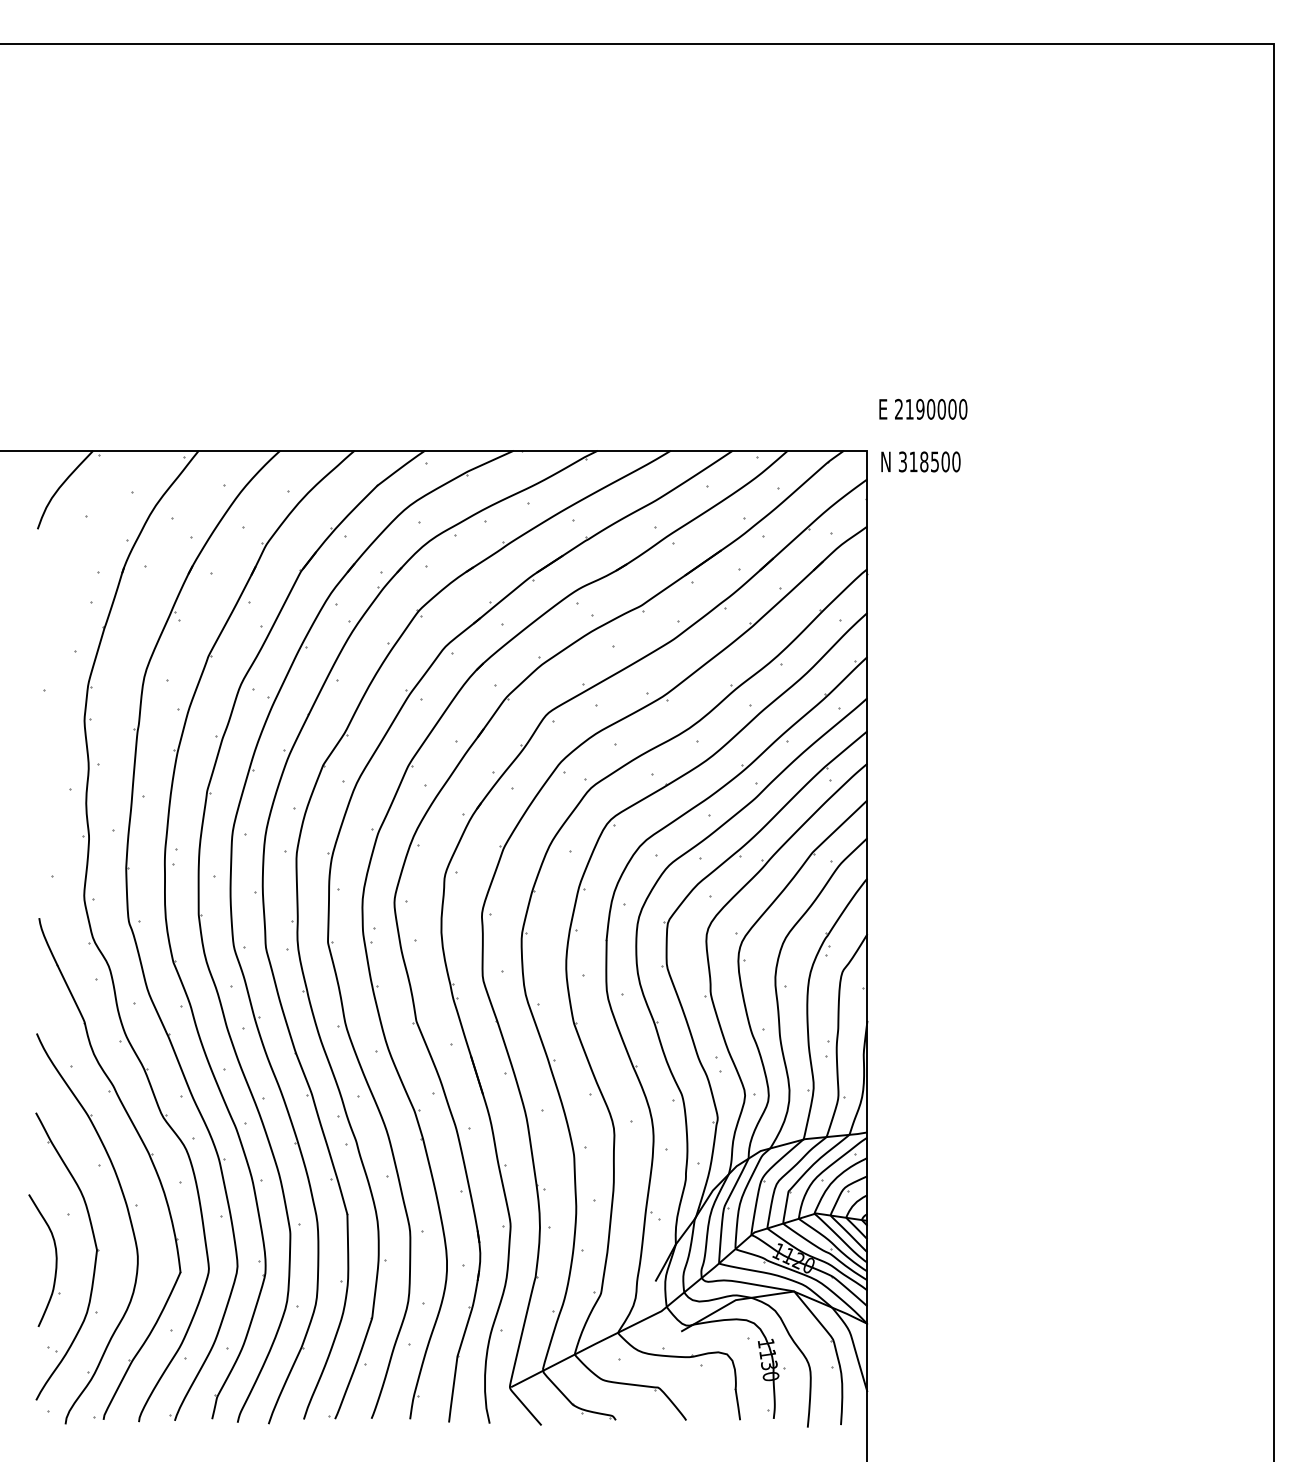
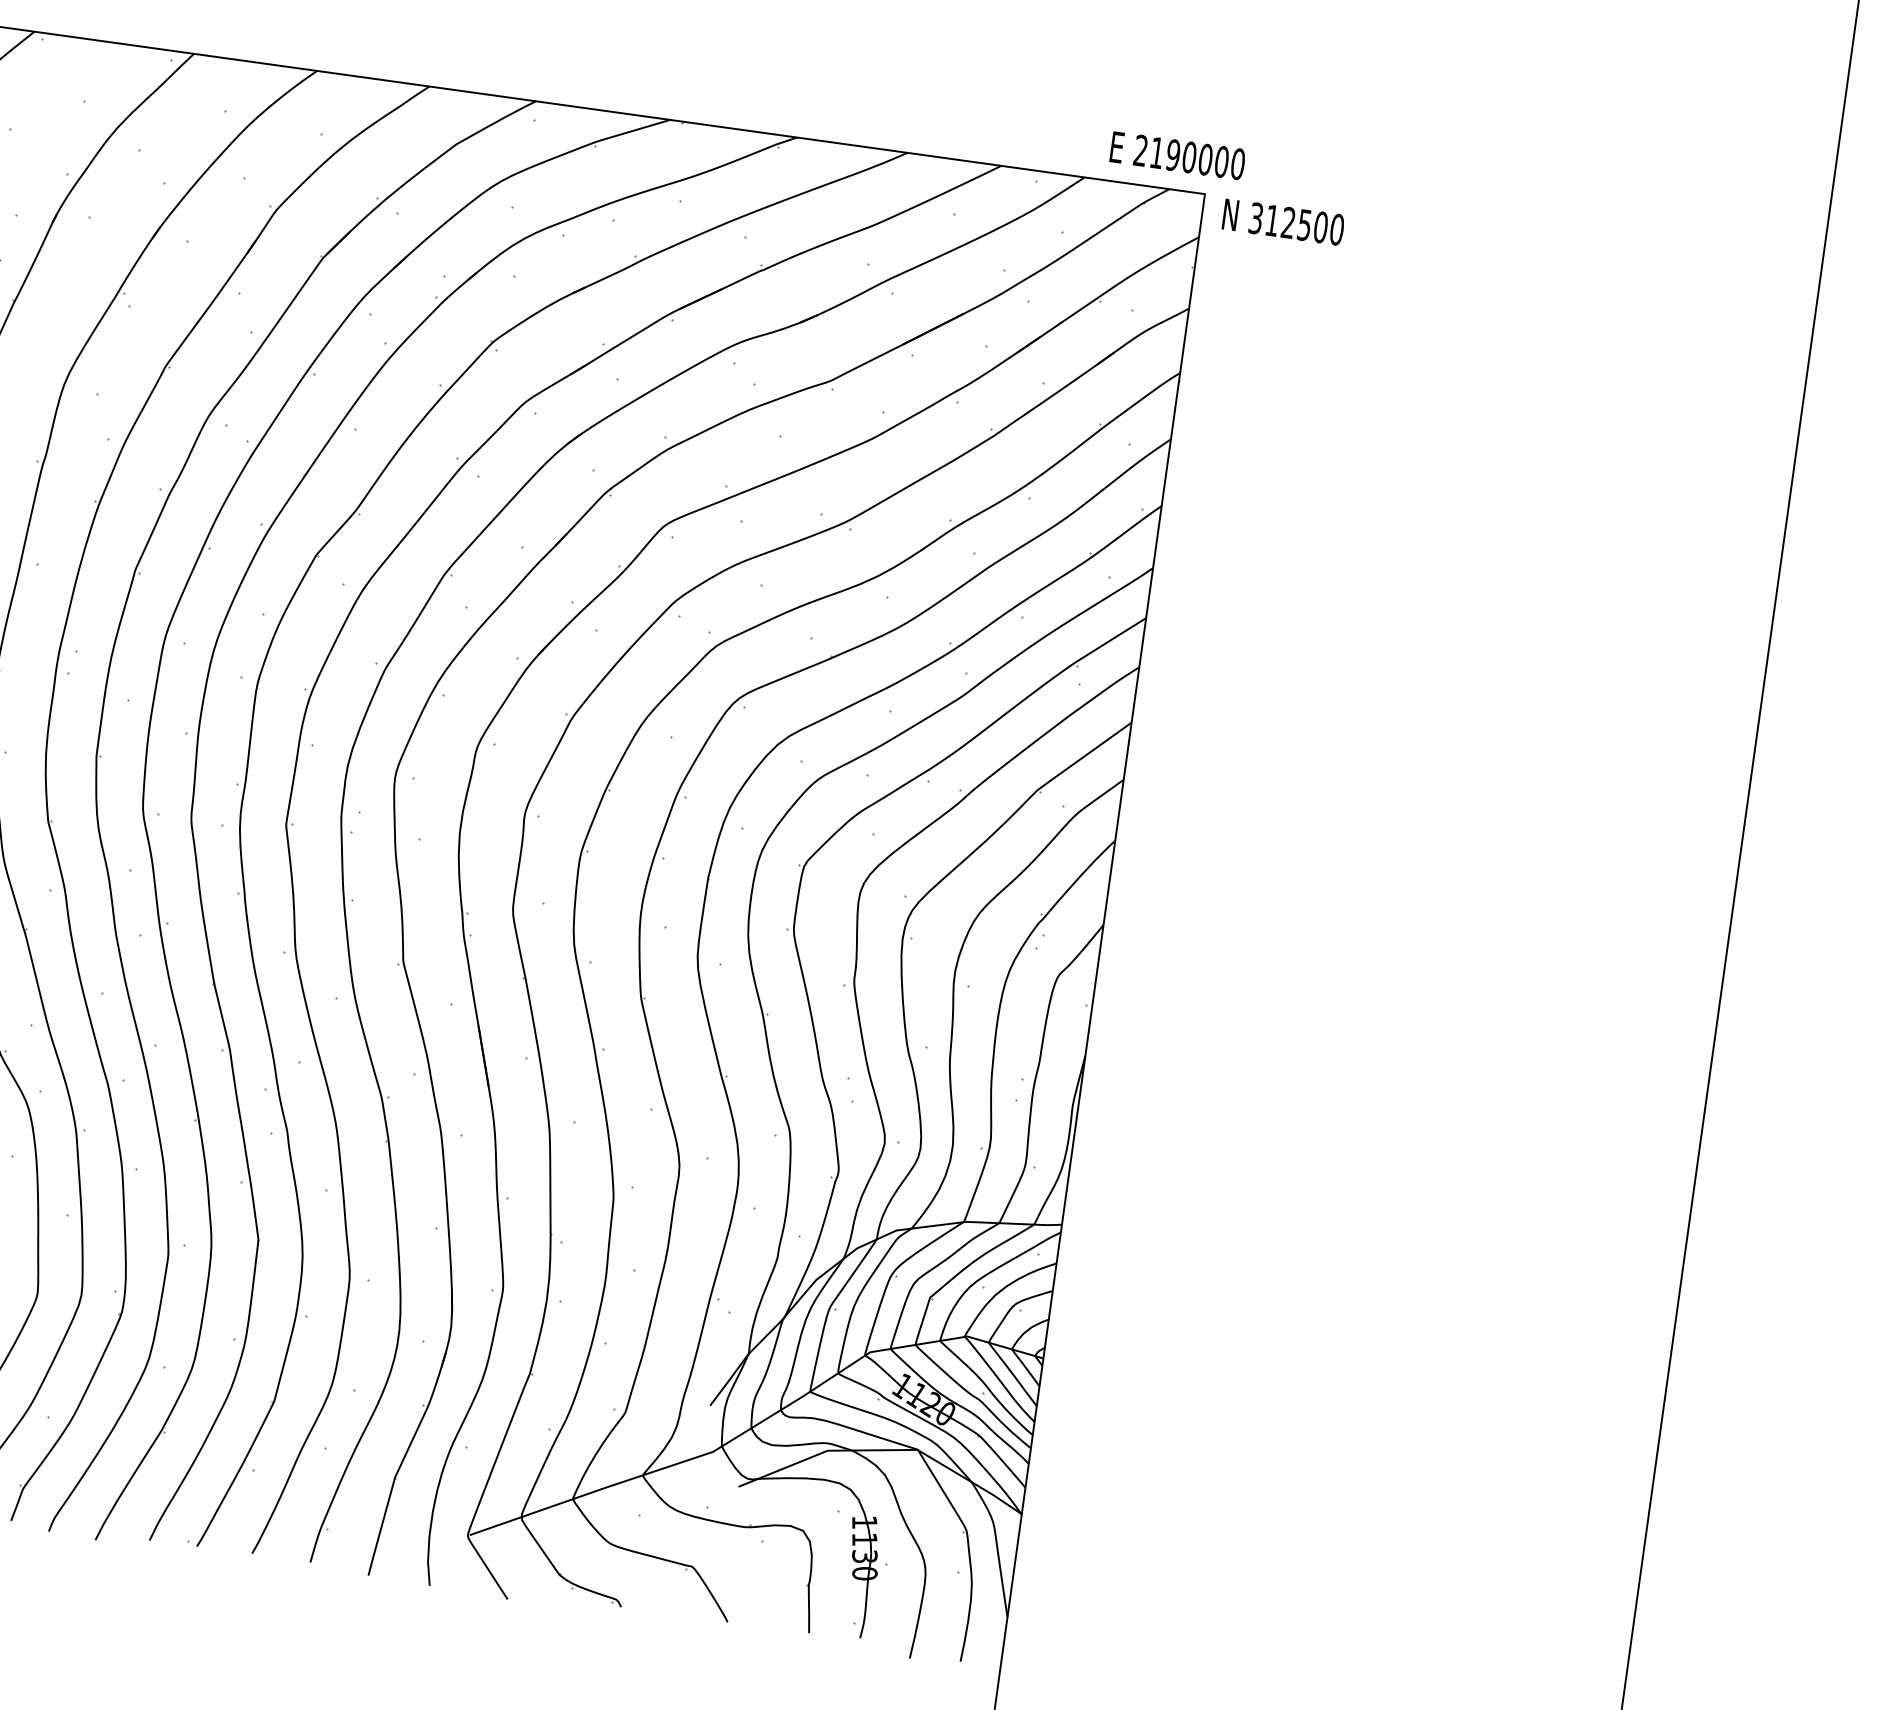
text: (923, 408) -> (1178, 154), moved
text: (924, 461) -> (1288, 222), 318500 -> 312500

